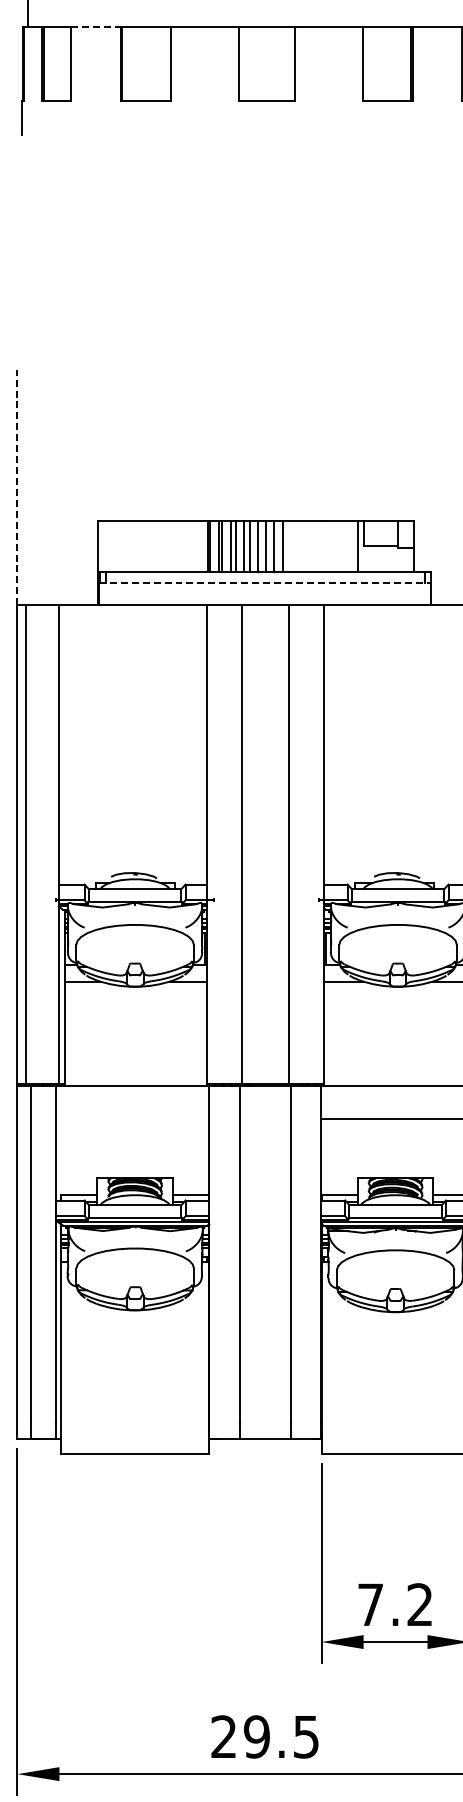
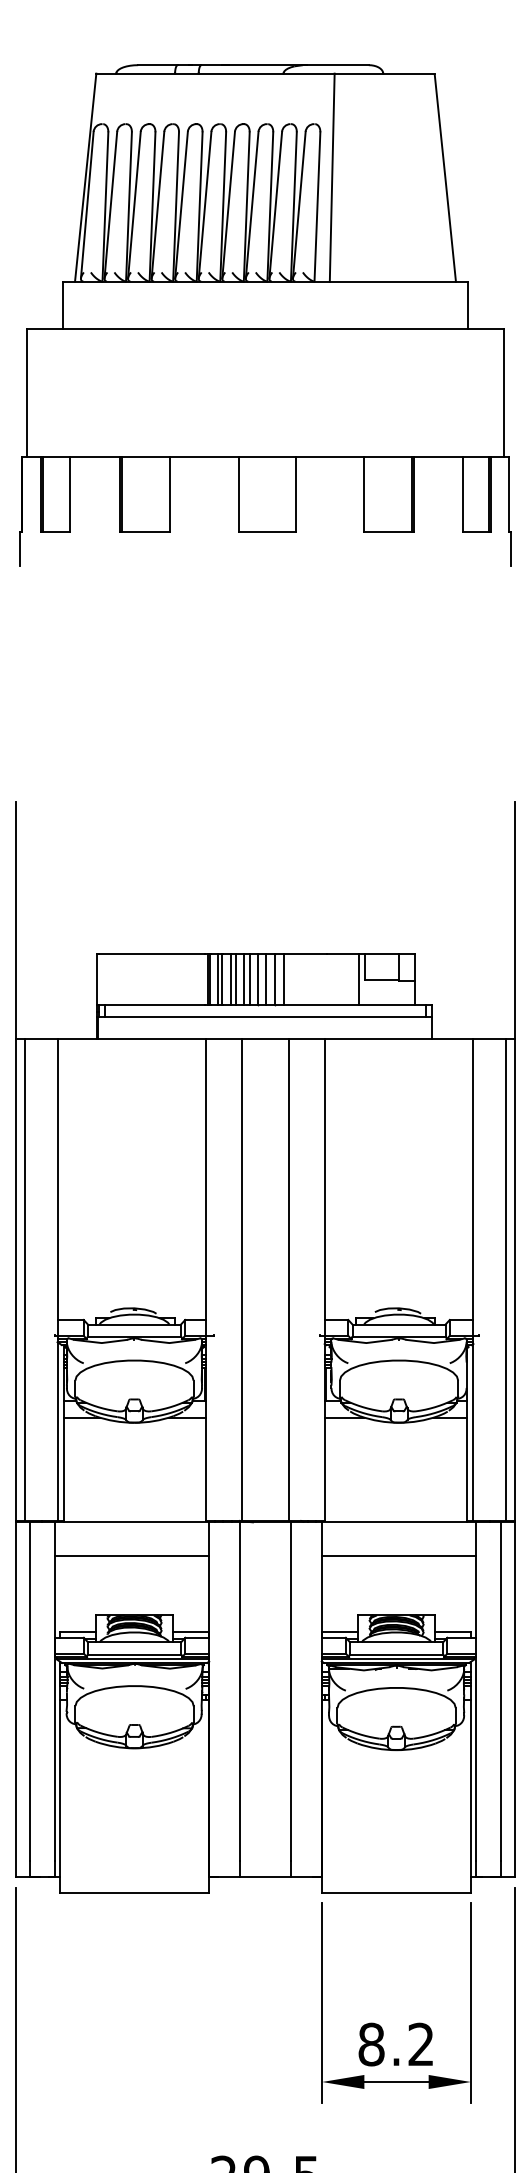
line: (96, 27) -> (95, 457), dashed -> solid
line: (17, 487) -> (16, 920), dashed -> solid
line: (265, 582) -> (265, 1016), dashed -> solid
line: (133, 1119) -> (132, 1556), added
text: (370, 1604) -> (371, 2044), 7.2 -> 8.2

